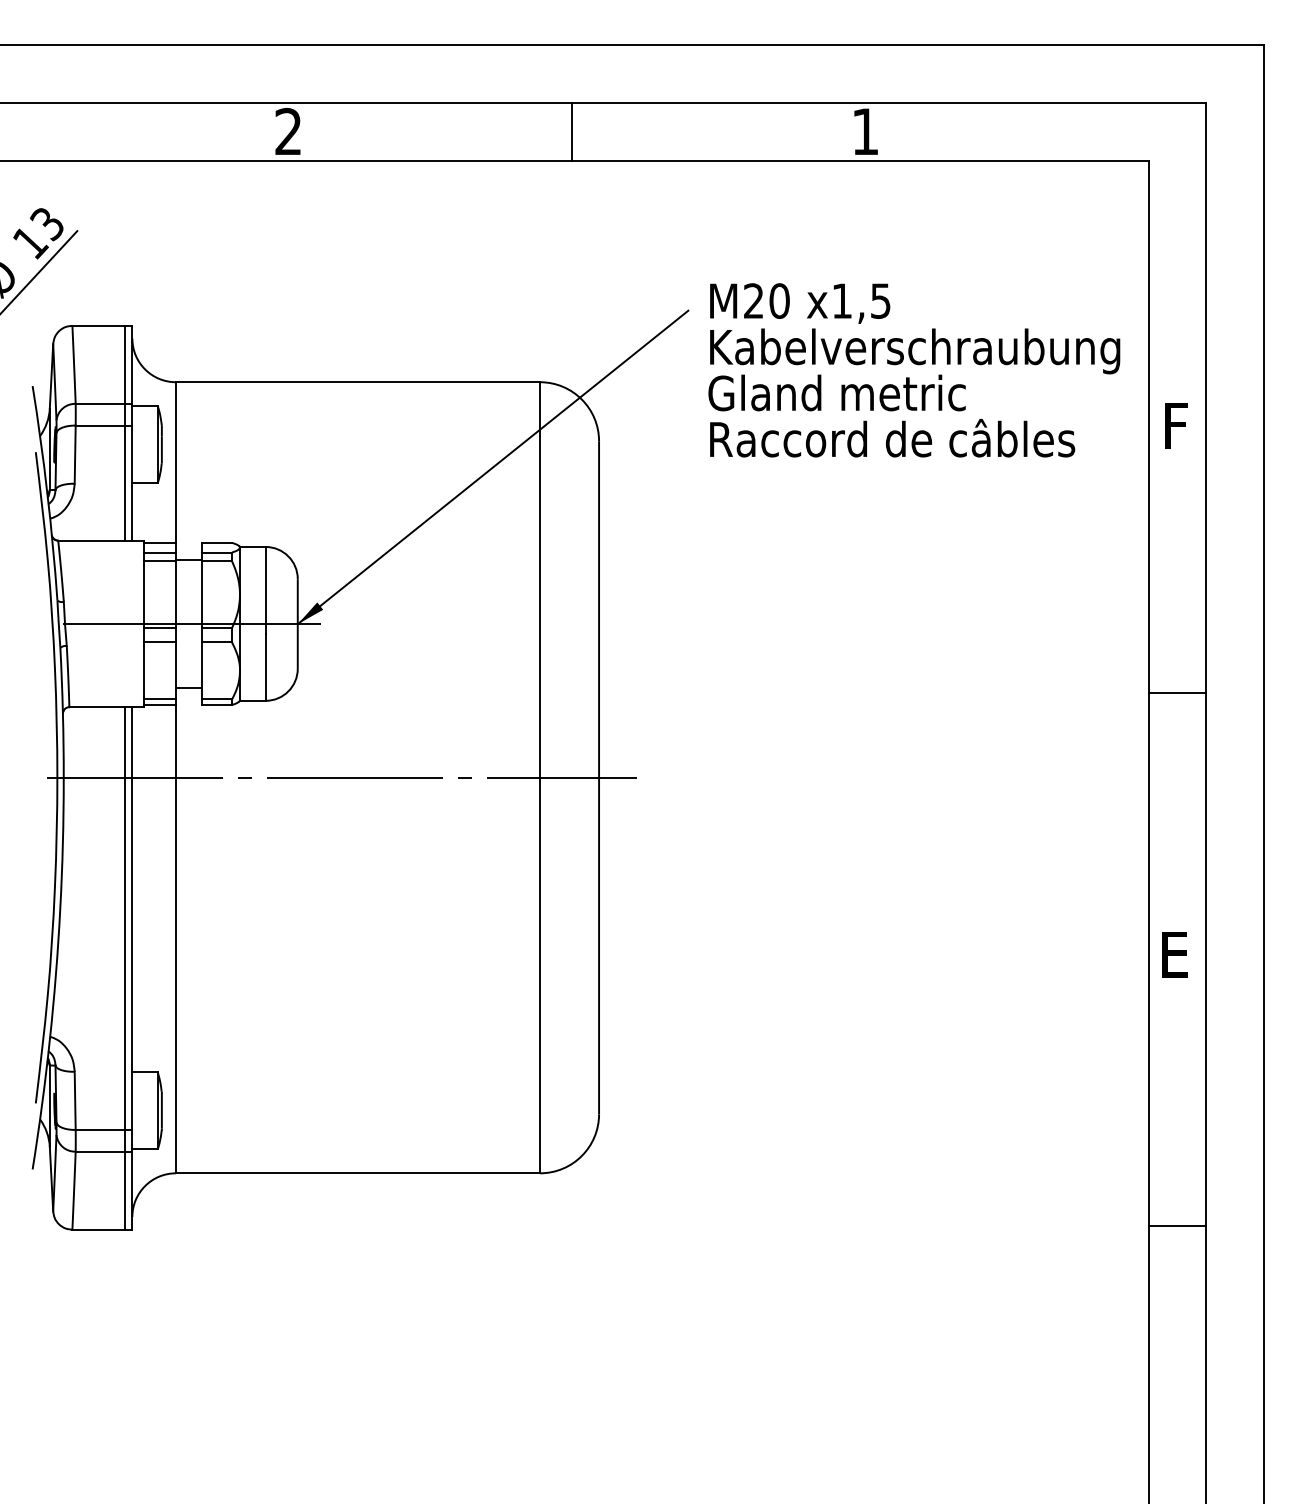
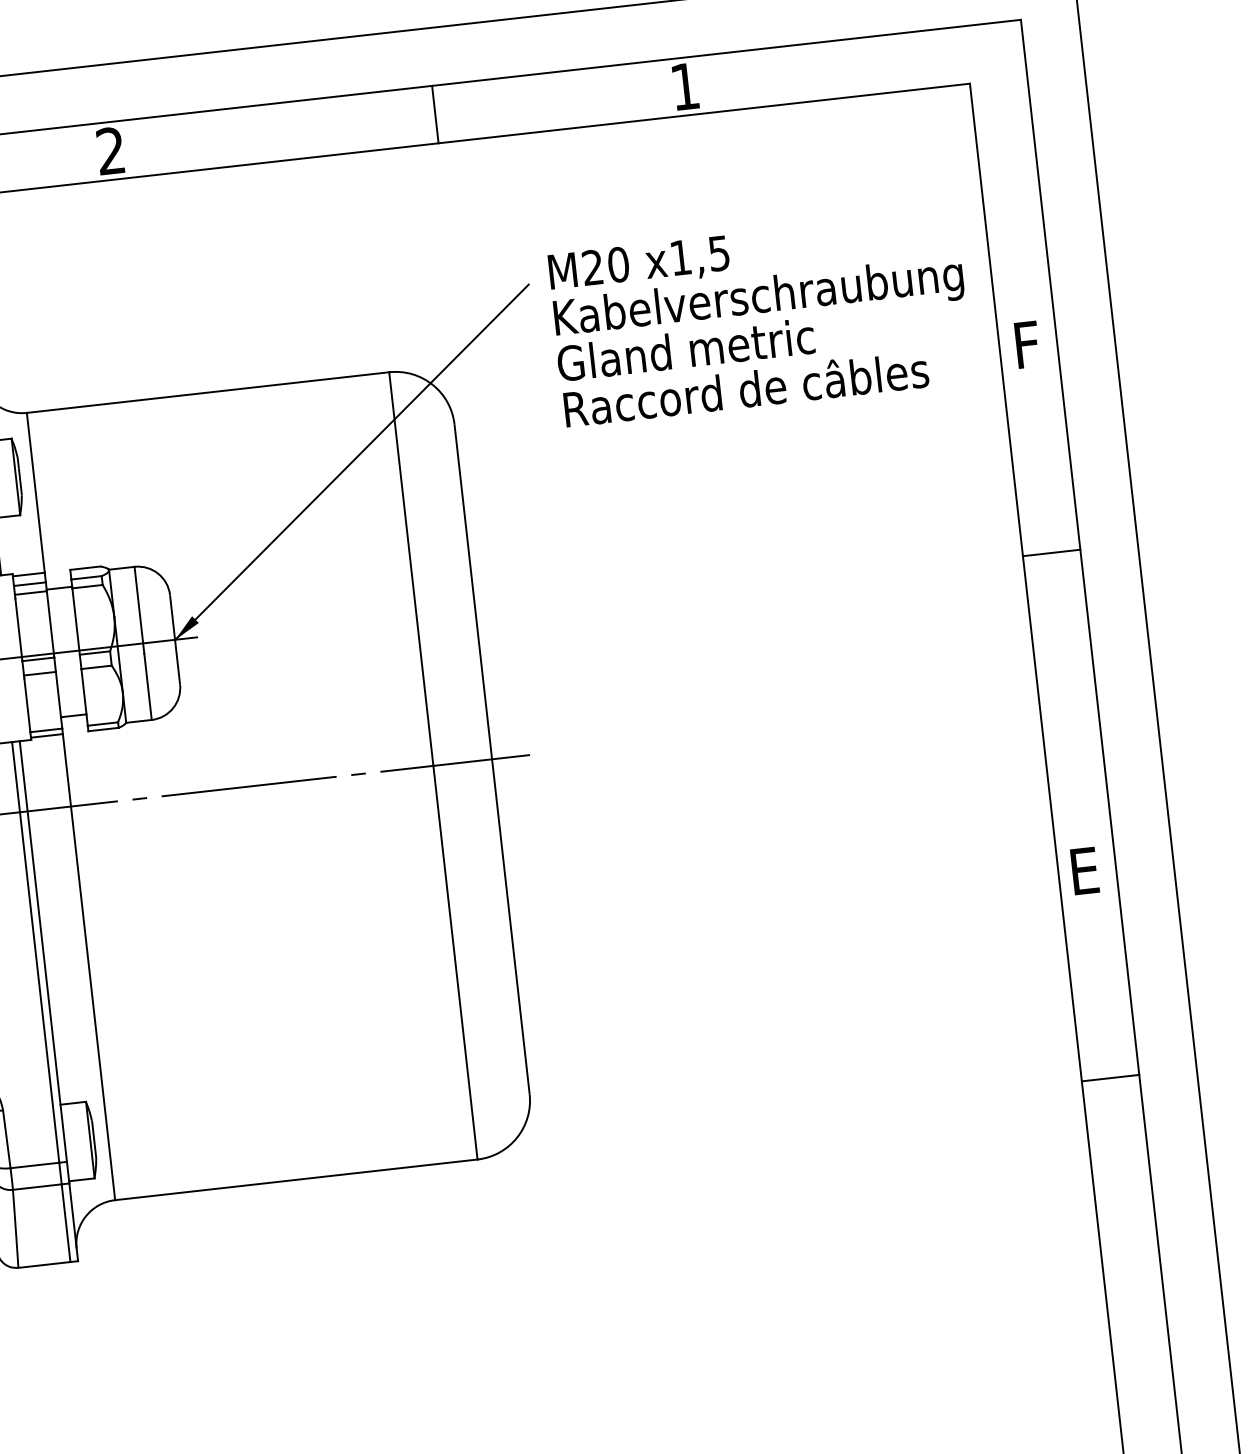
line: (571, 131) -> (435, 114), moved
line: (1177, 693) -> (1051, 553), moved
line: (1177, 1226) -> (1110, 1078), moved

